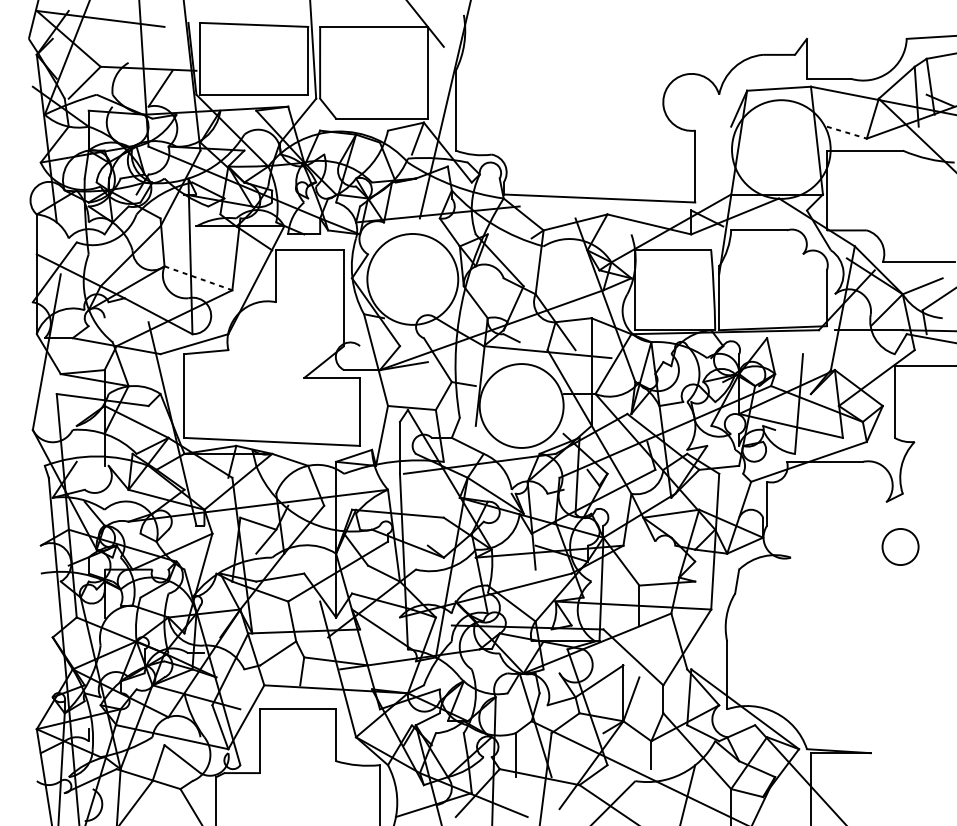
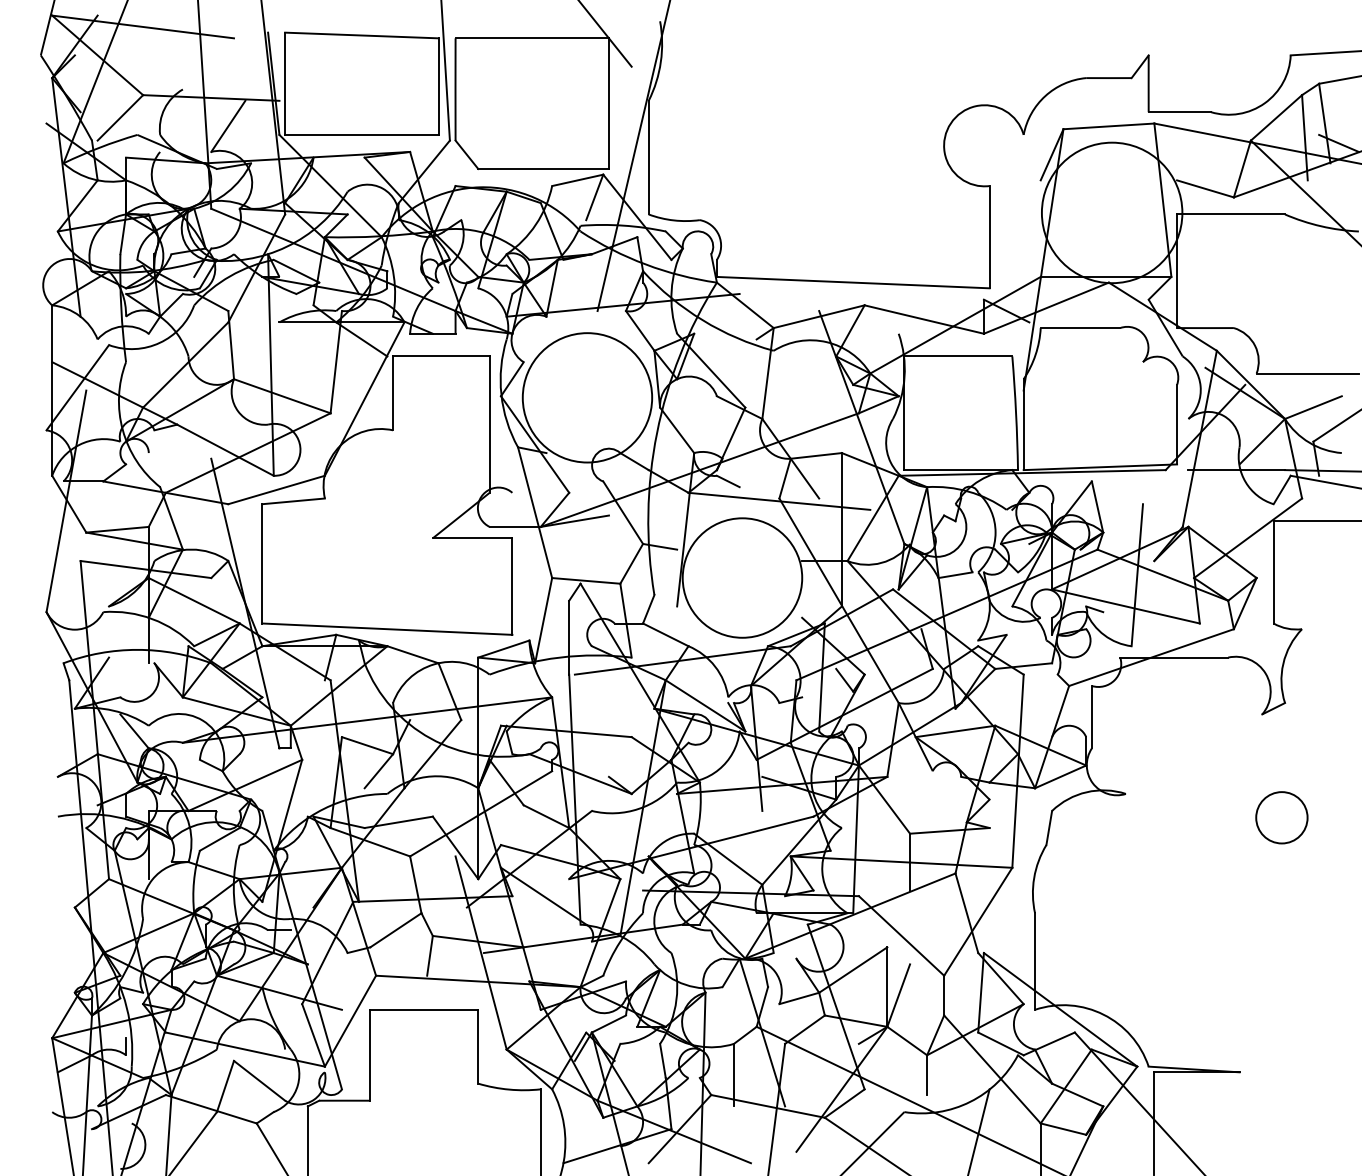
line: (846, 132) -> (1205, 188), dashed -> solid
line: (198, 278) -> (282, 396), dashed -> solid
circle: (900, 546) -> (1281, 817), moved

